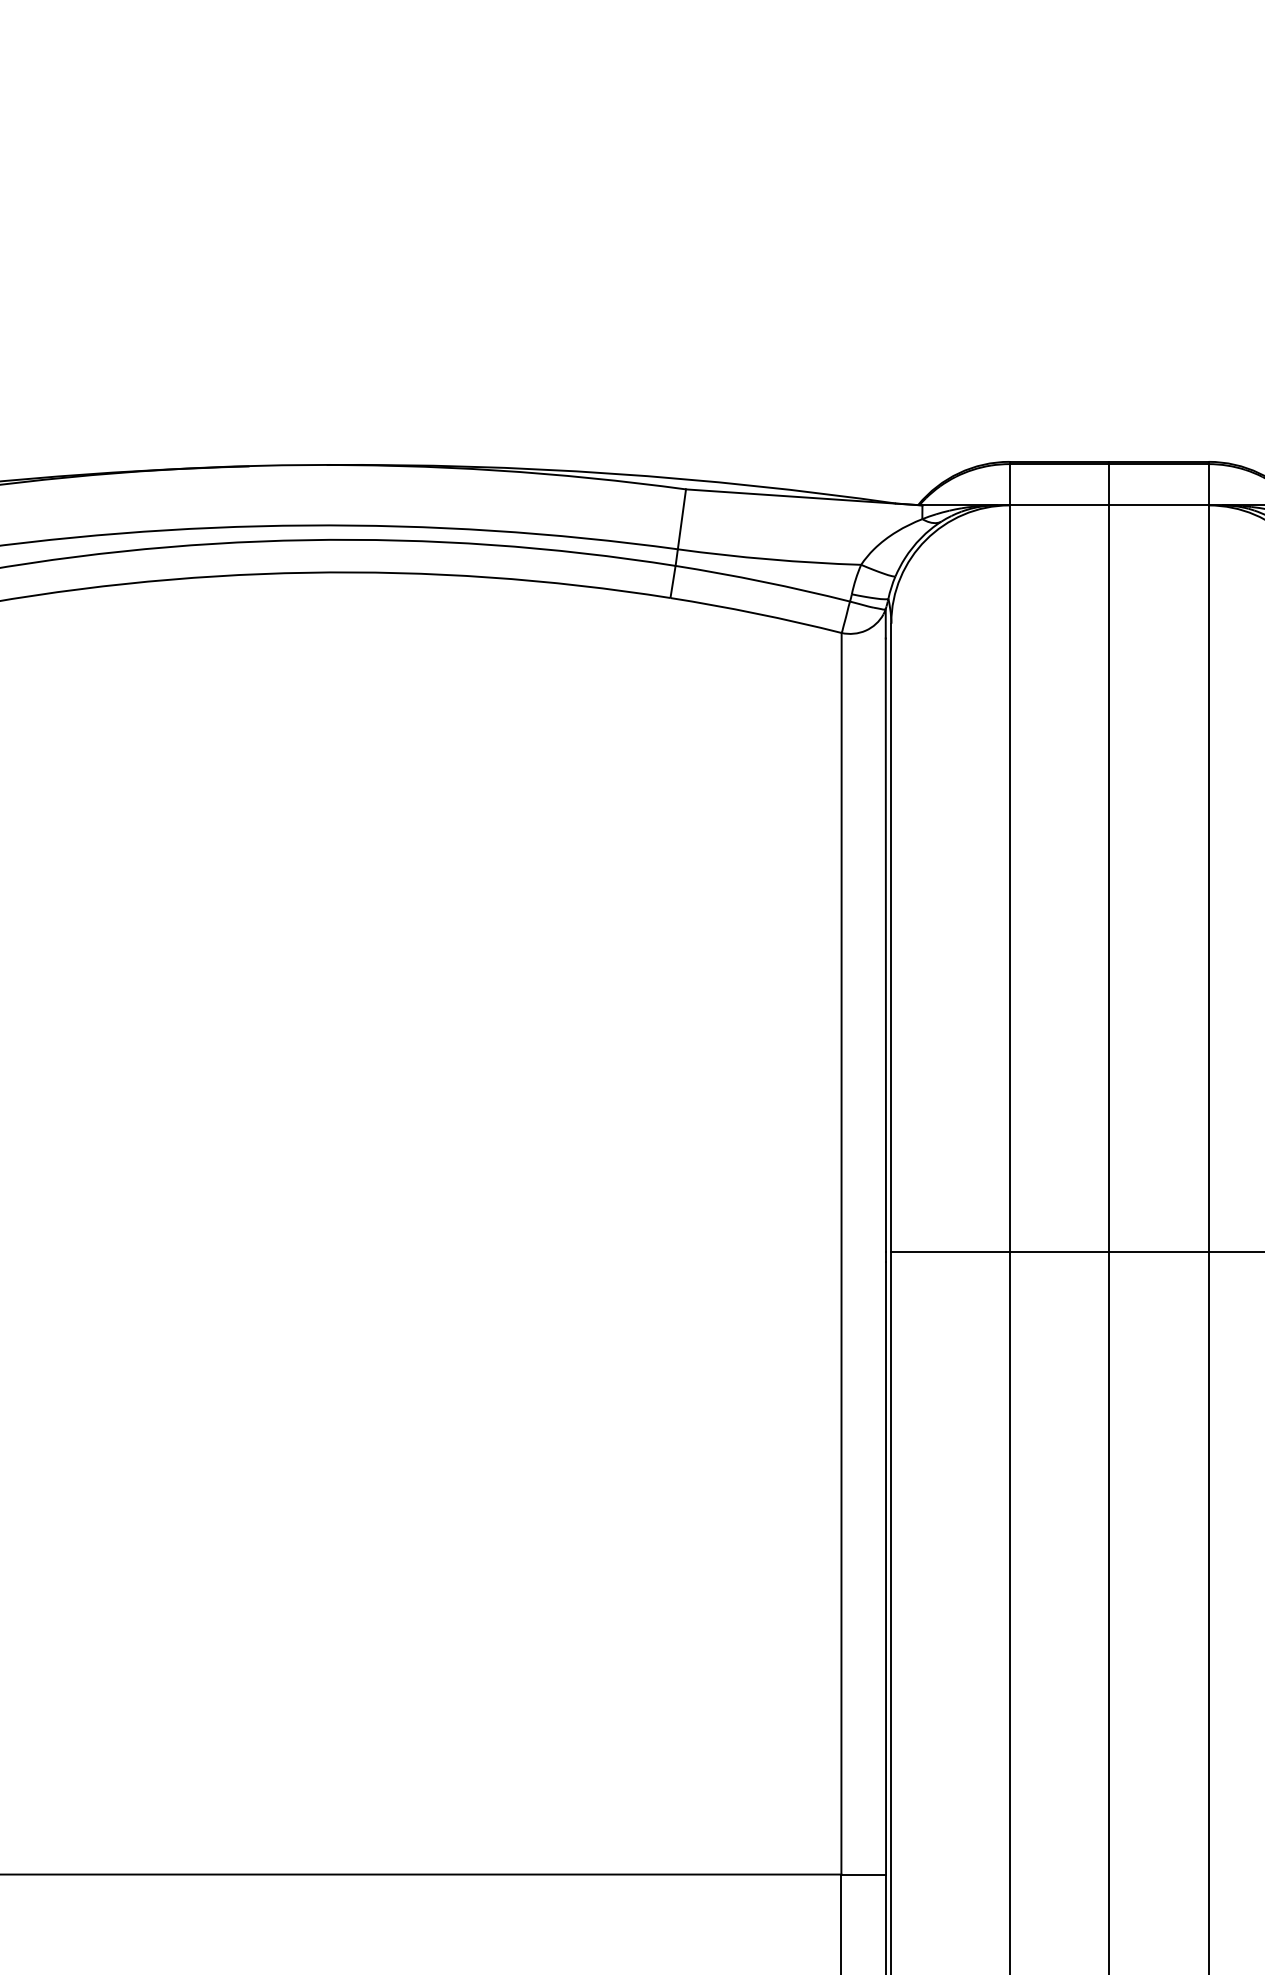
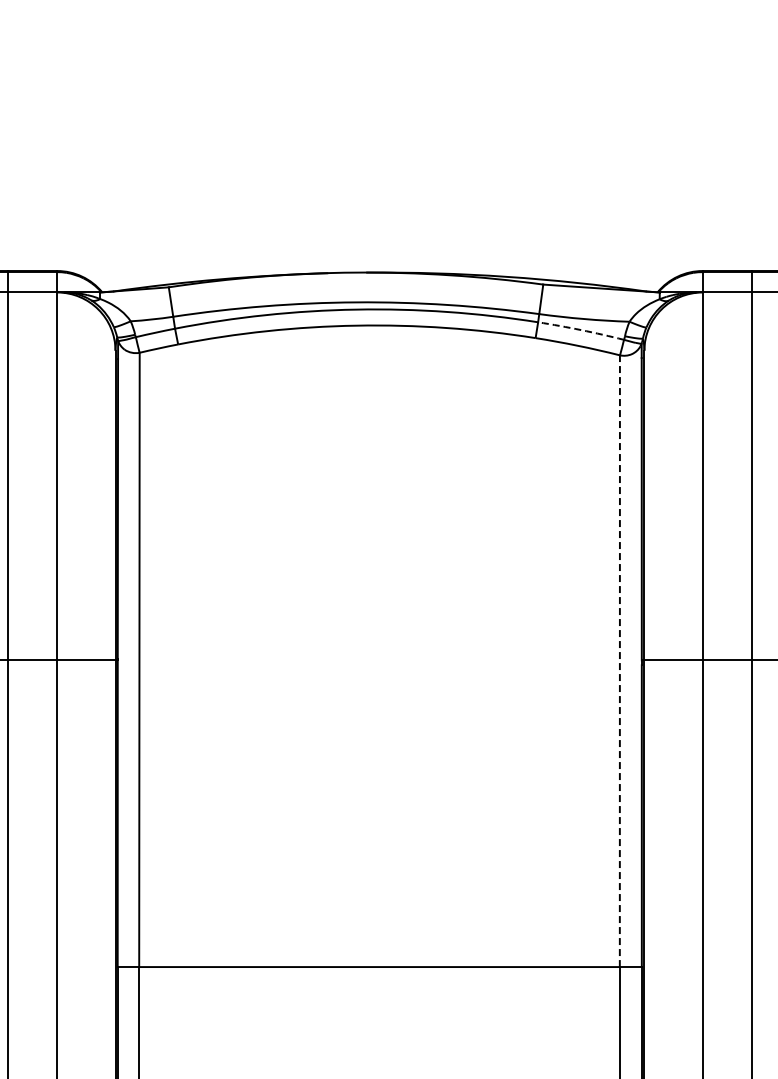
arc: (763, 582) -> (581, 330), solid -> dashed
line: (840, 1254) -> (619, 661), solid -> dashed

